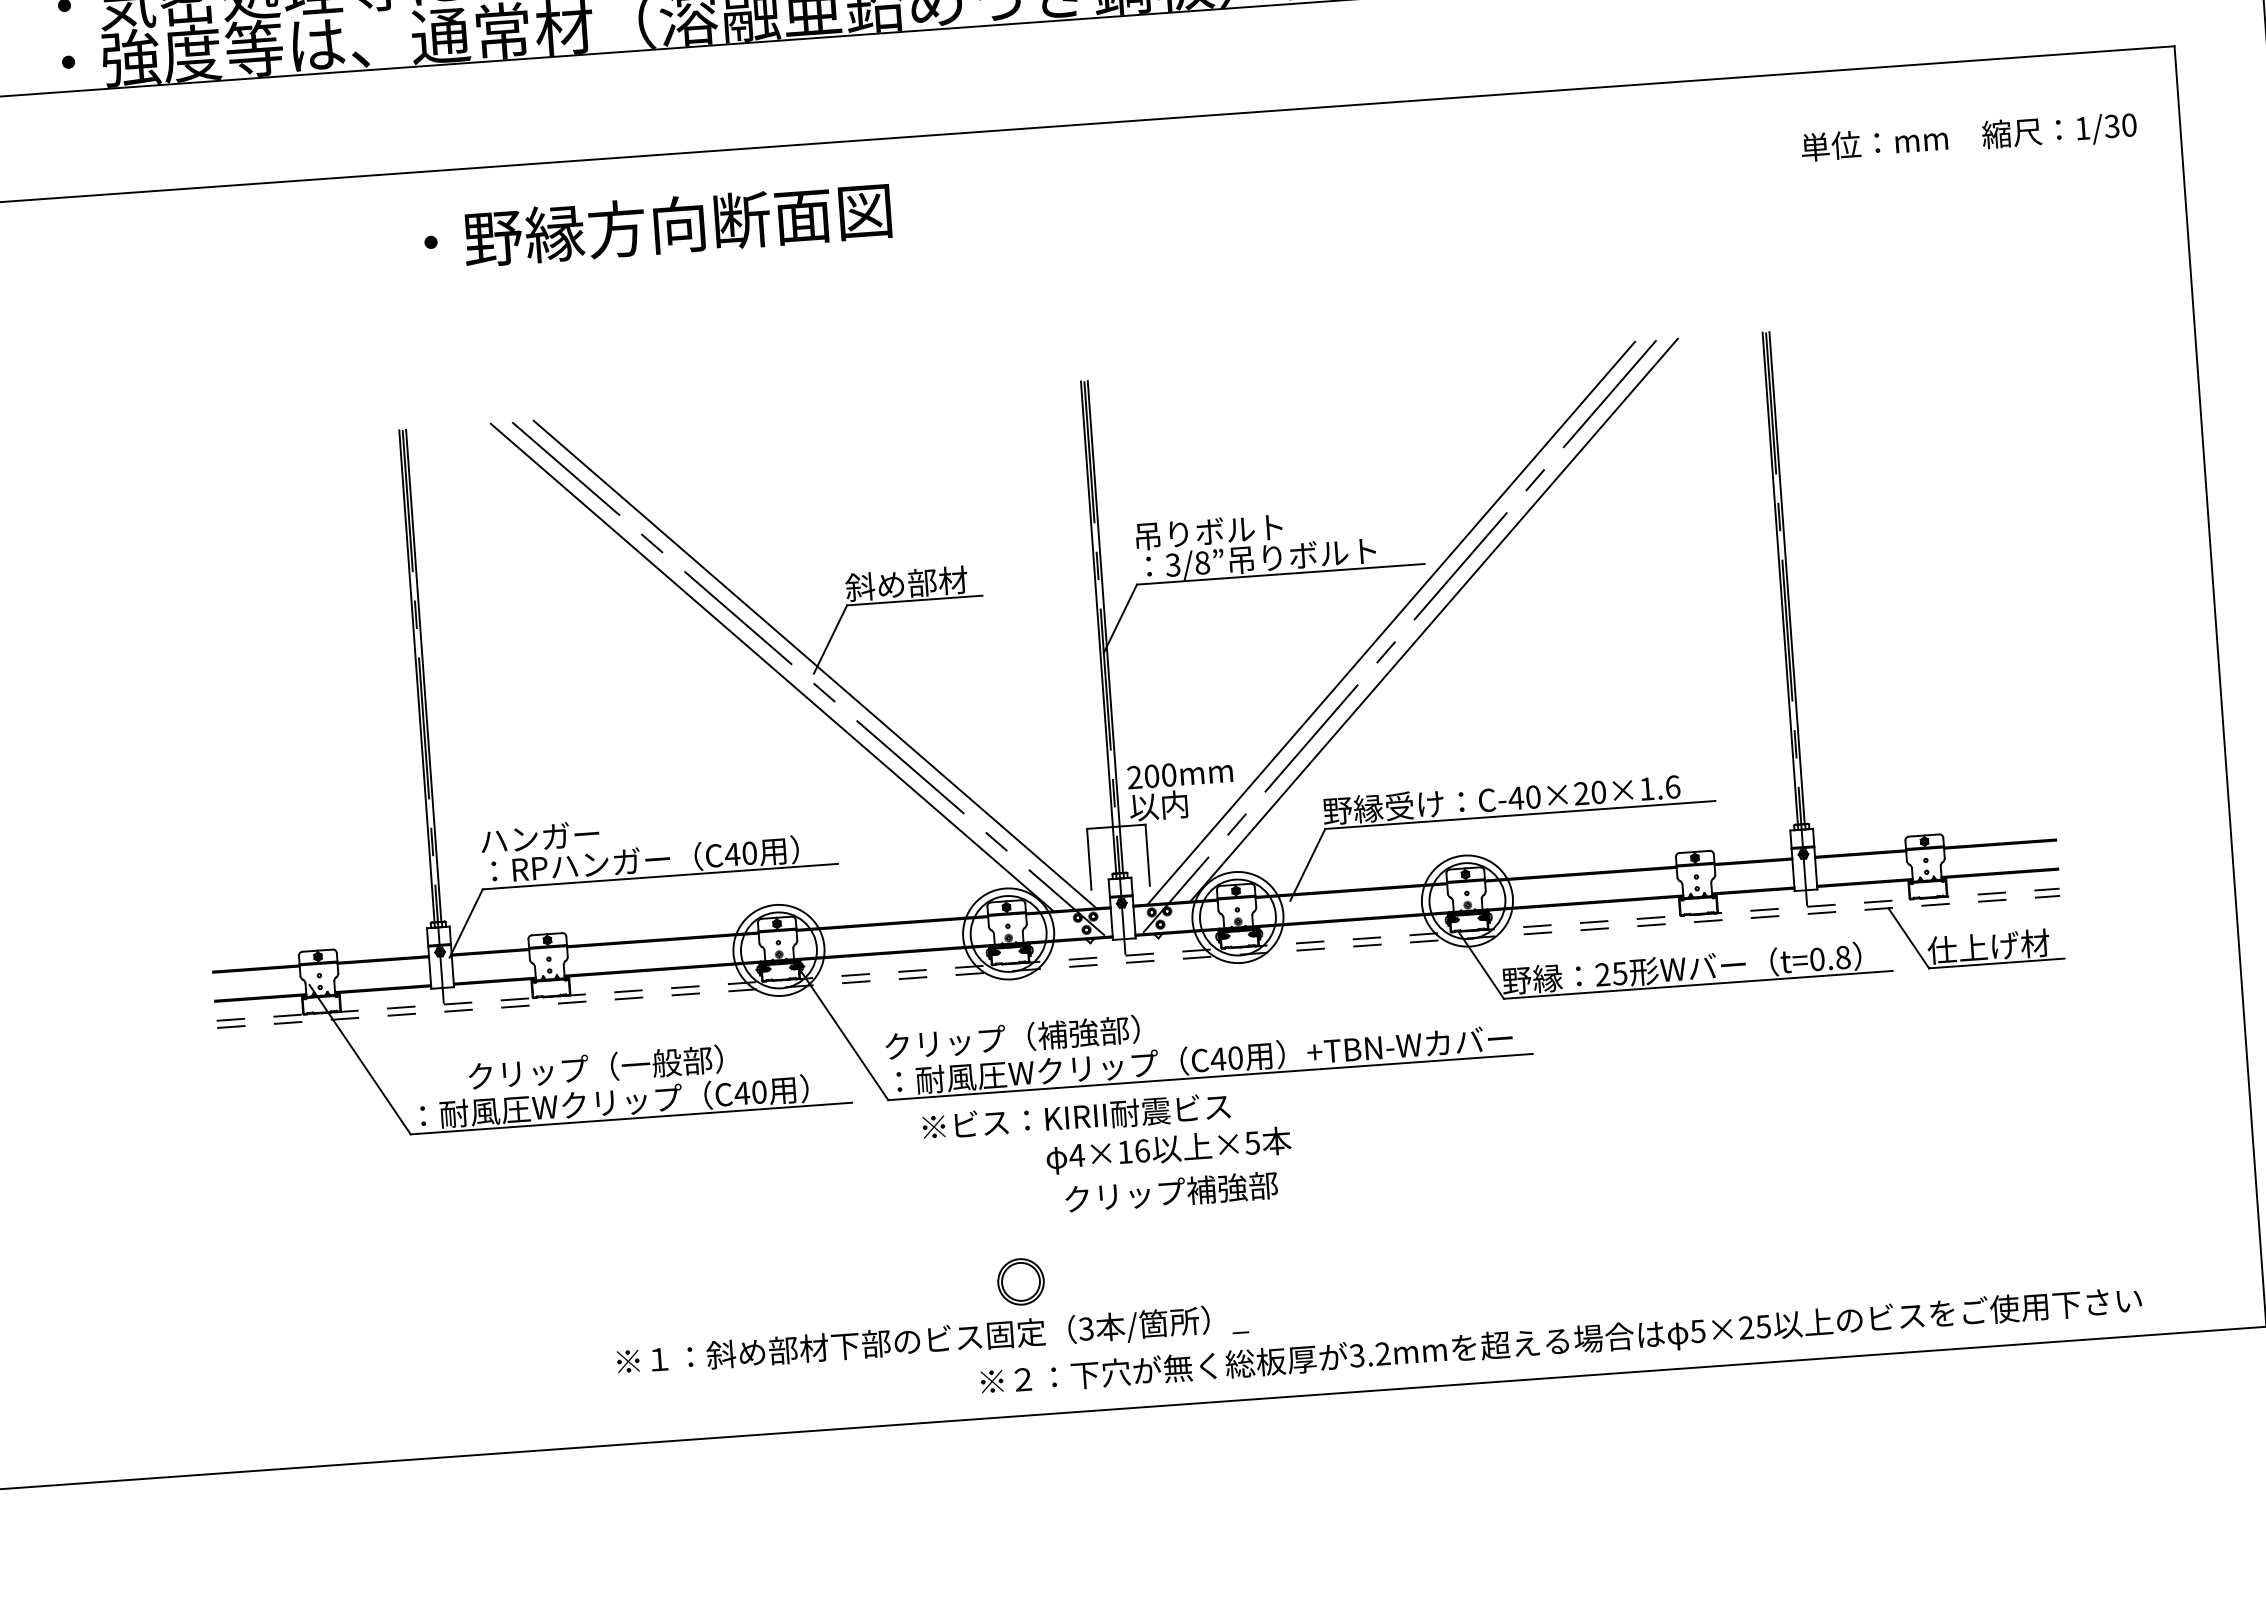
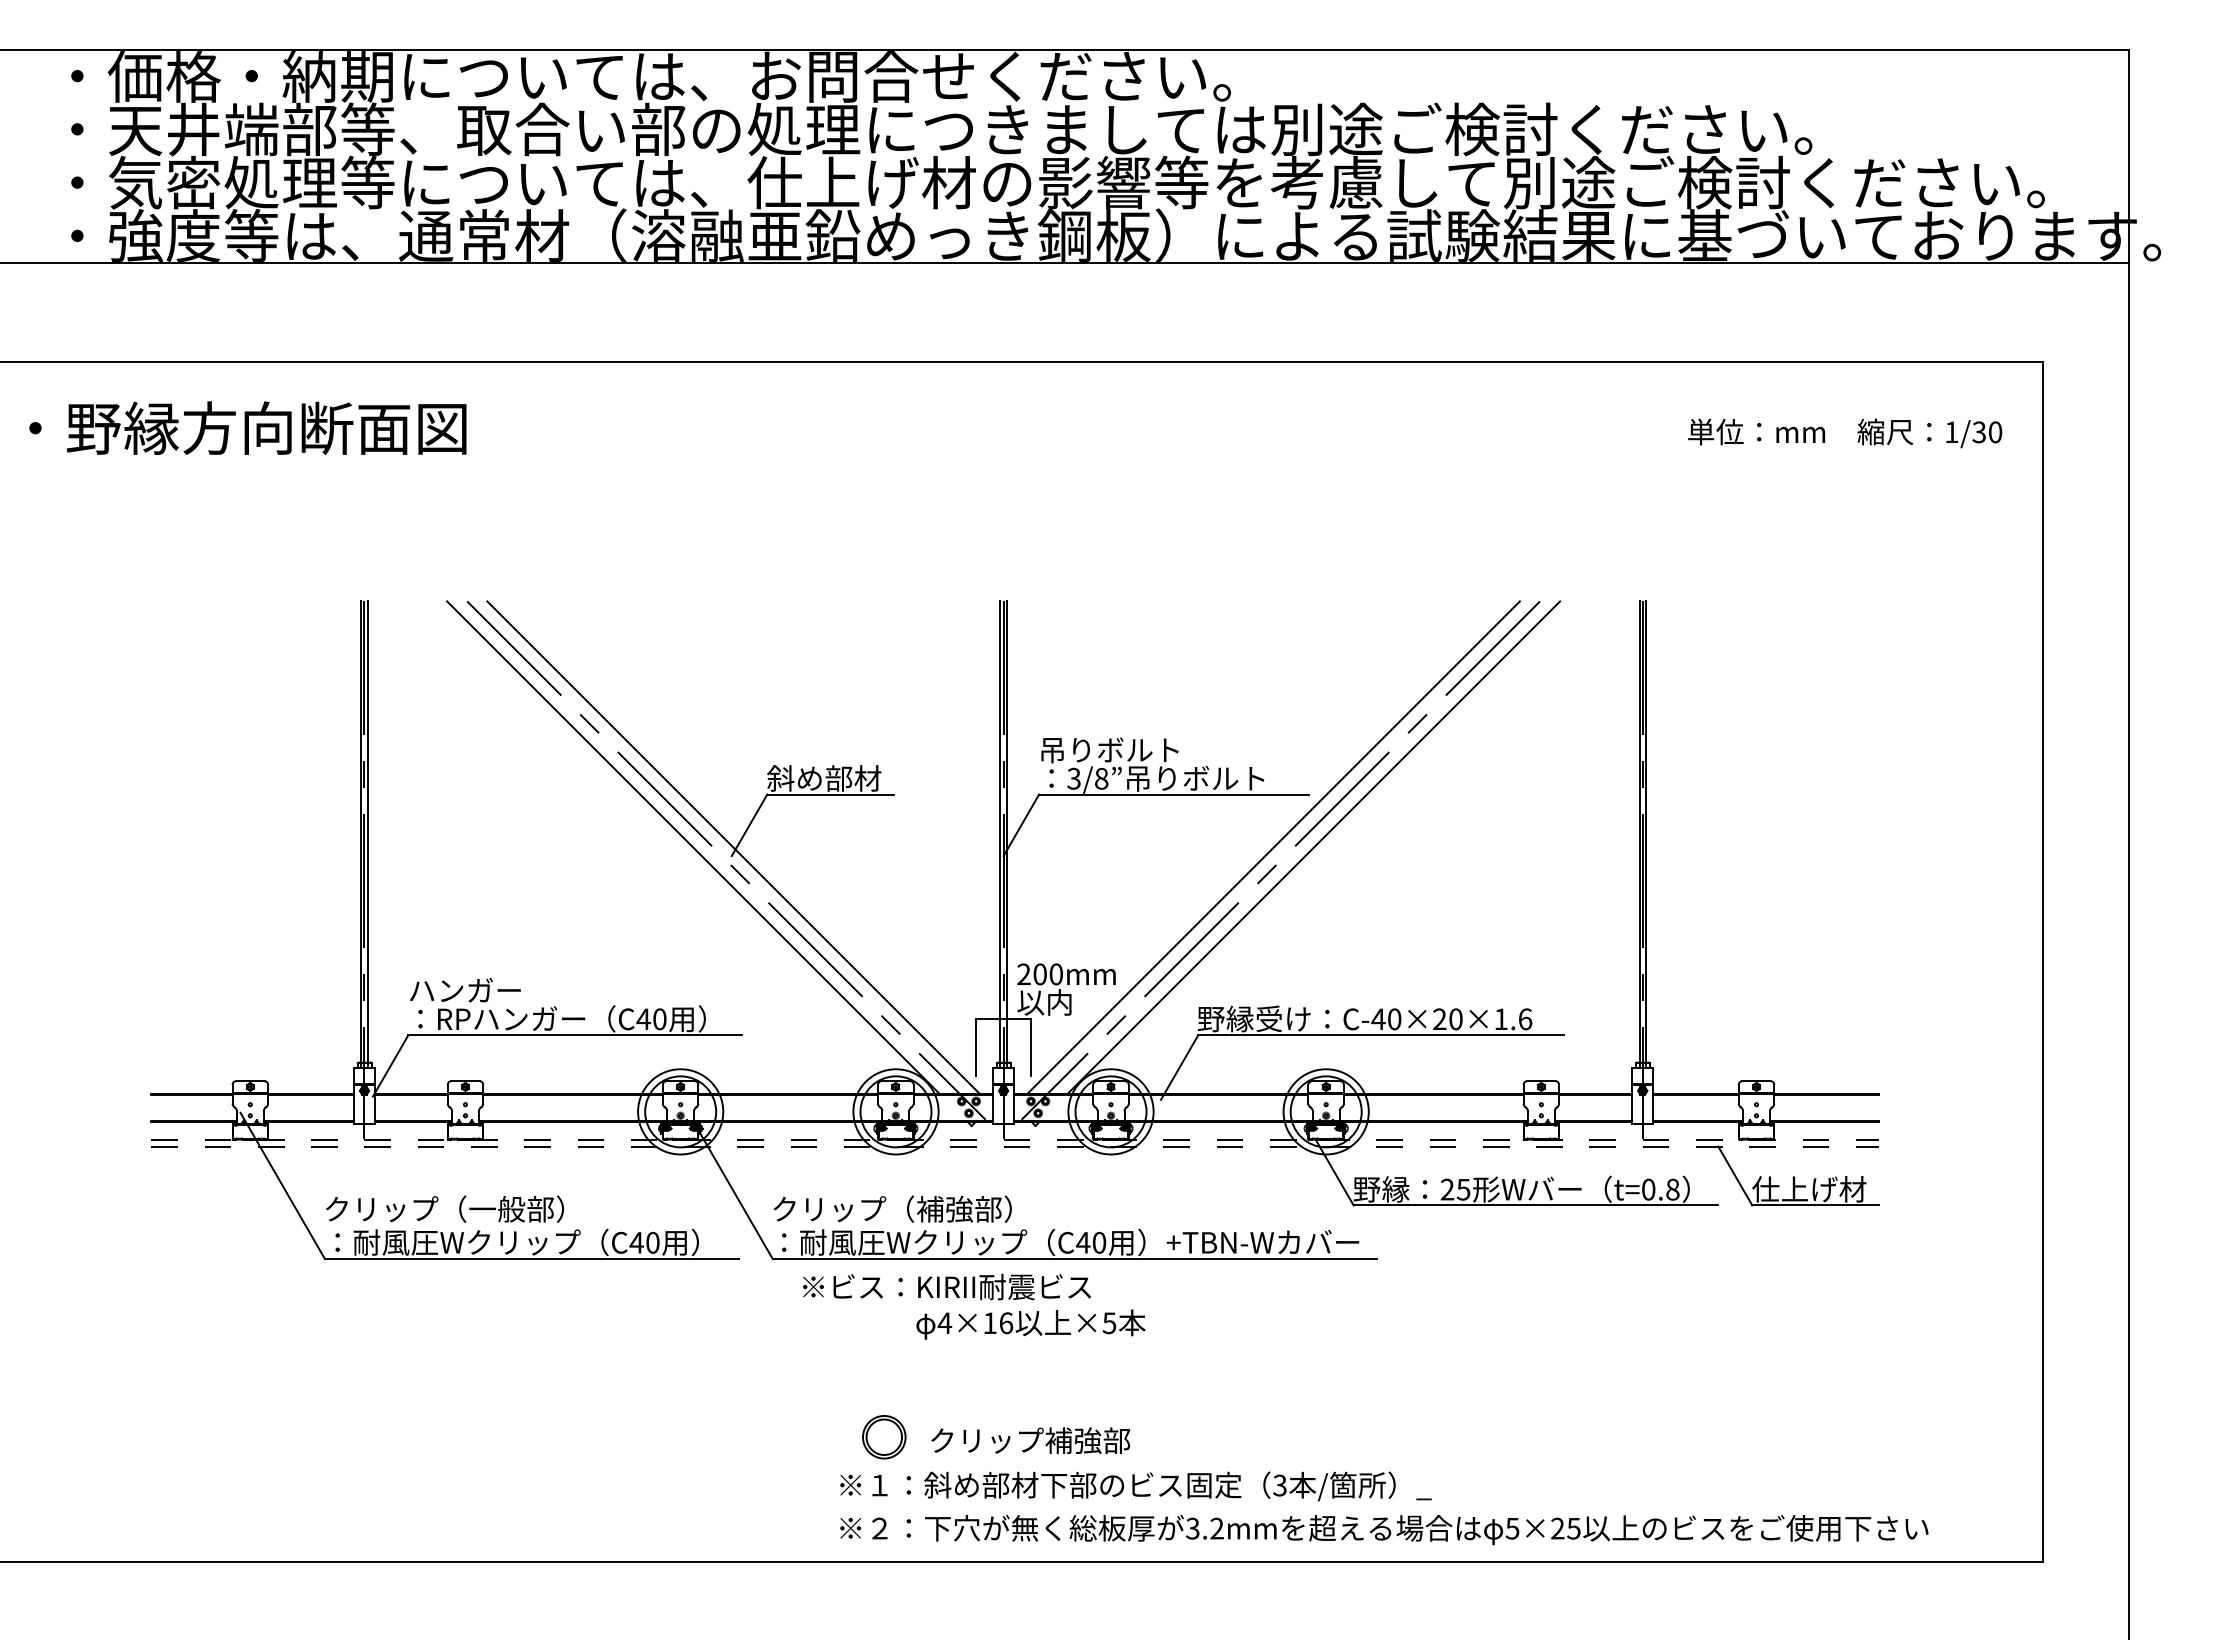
text: (657, 226) -> (247, 428), moved
text: (595, 1067) -> (444, 1208), moved
text: (1171, 1192) -> (1030, 1440), moved
text: (932, 1341) -> (1135, 1486), moved

